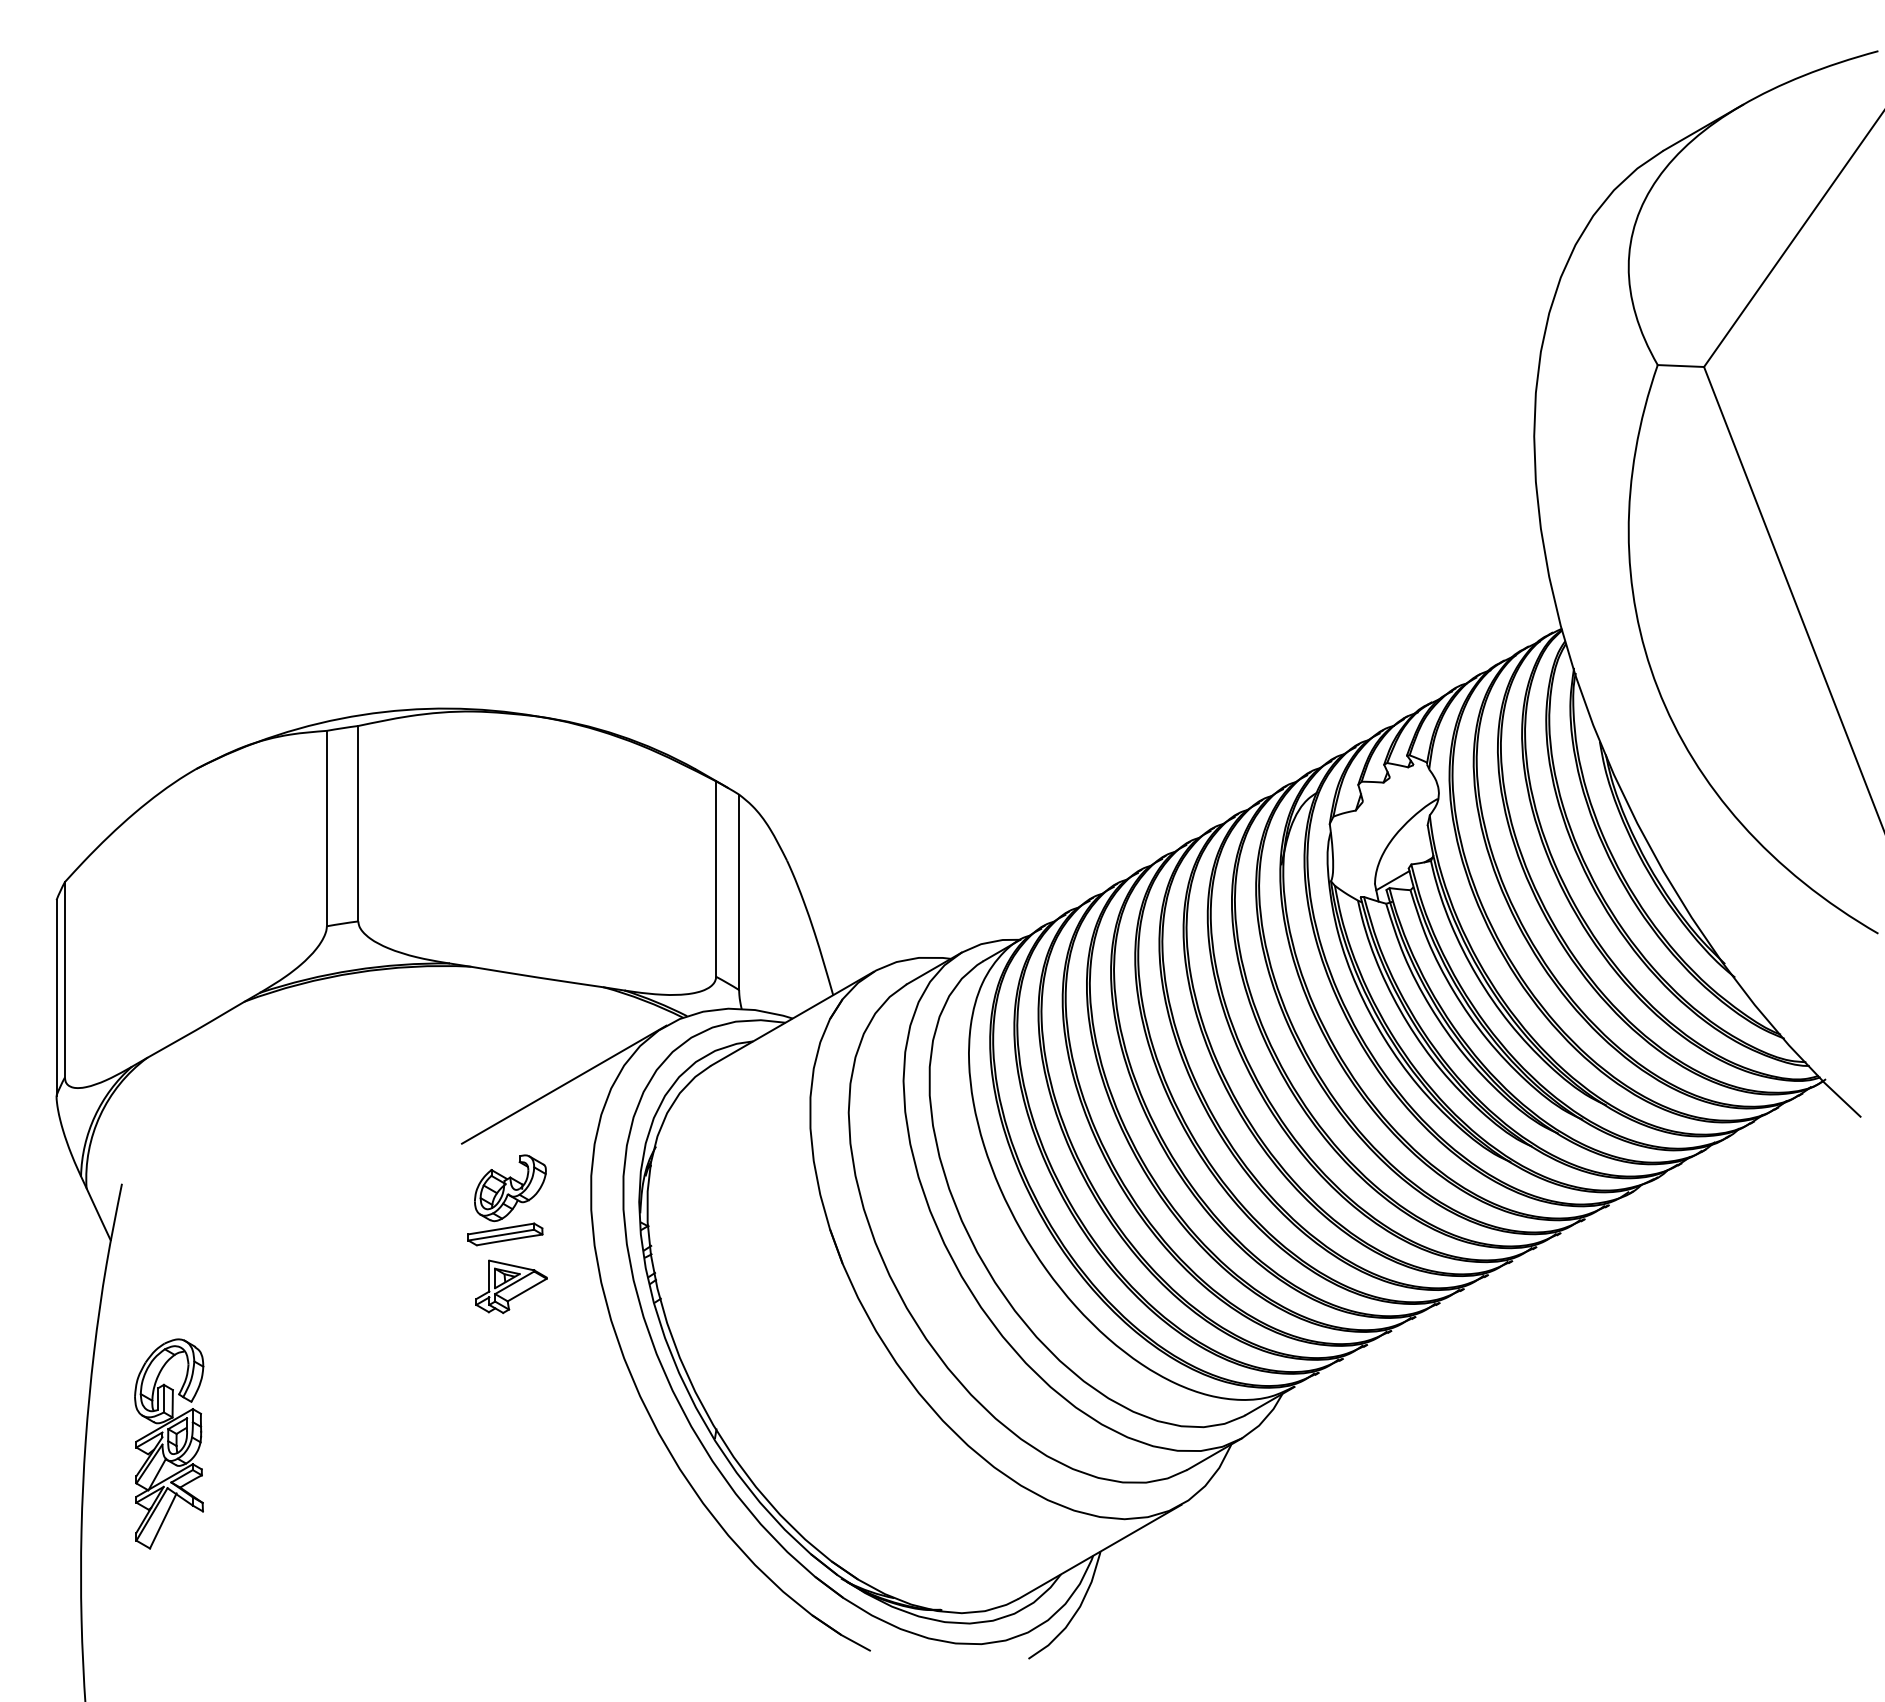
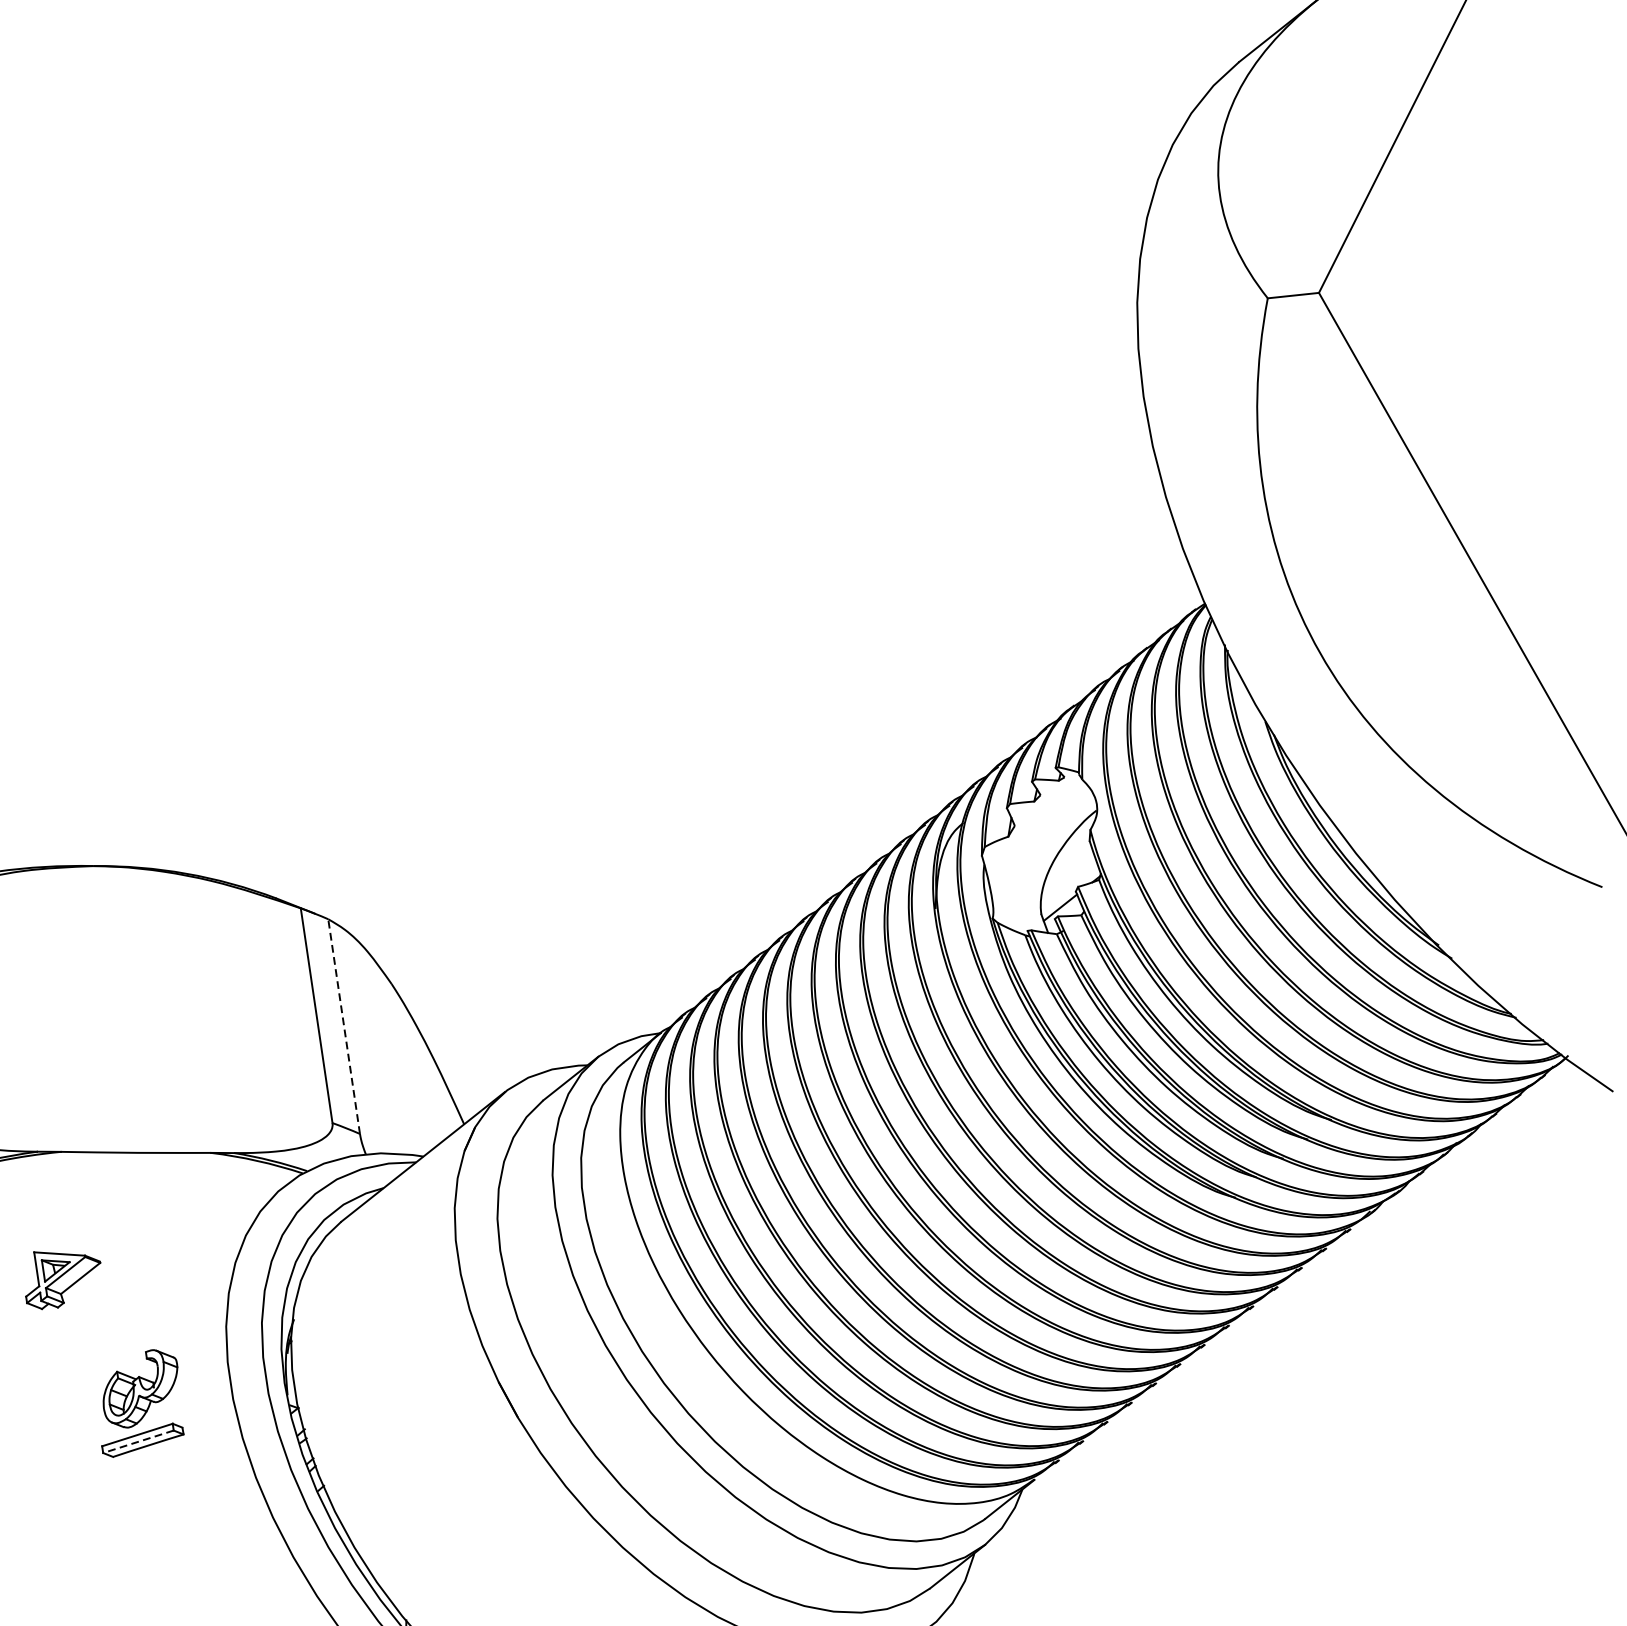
line: (739, 892) -> (344, 1026), solid -> dashed
line: (563, 1084) -> (182, 1266), removed
line: (500, 1235) -> (137, 1442), solid -> dashed
part: (511, 1286) -> (62, 1277), moved

